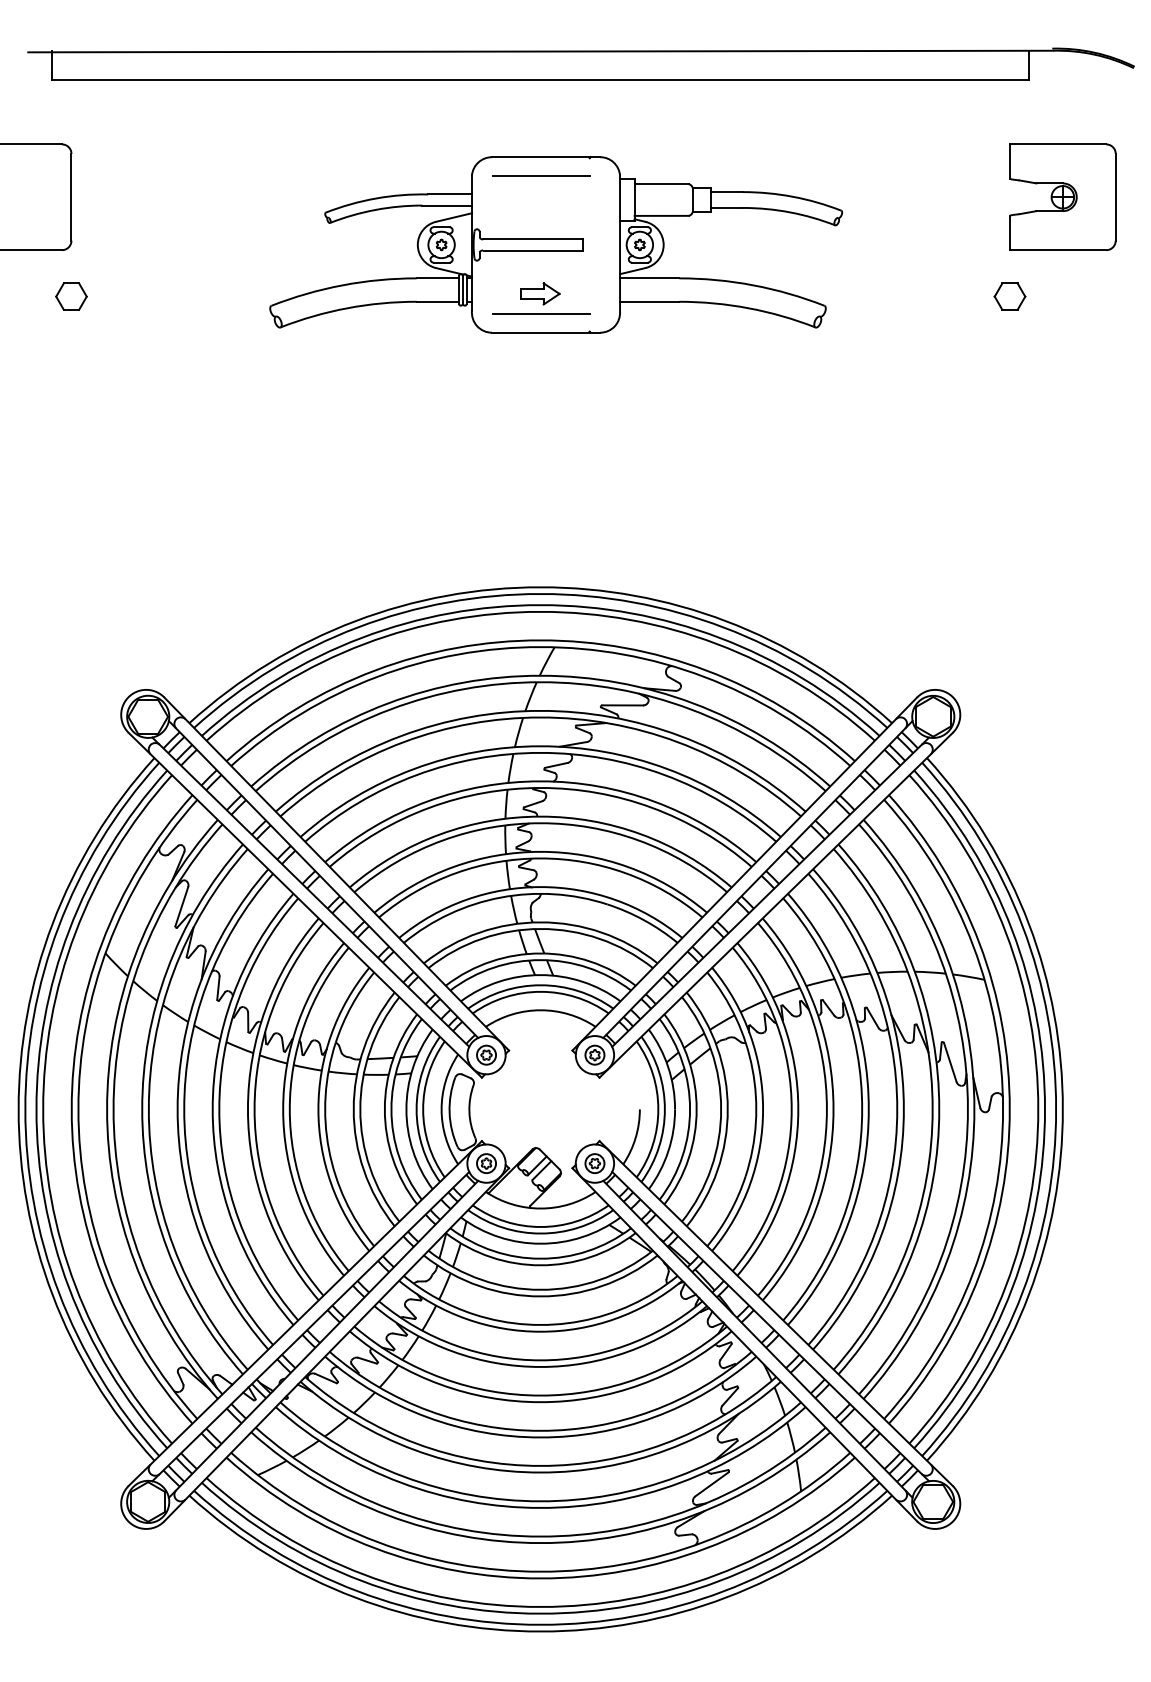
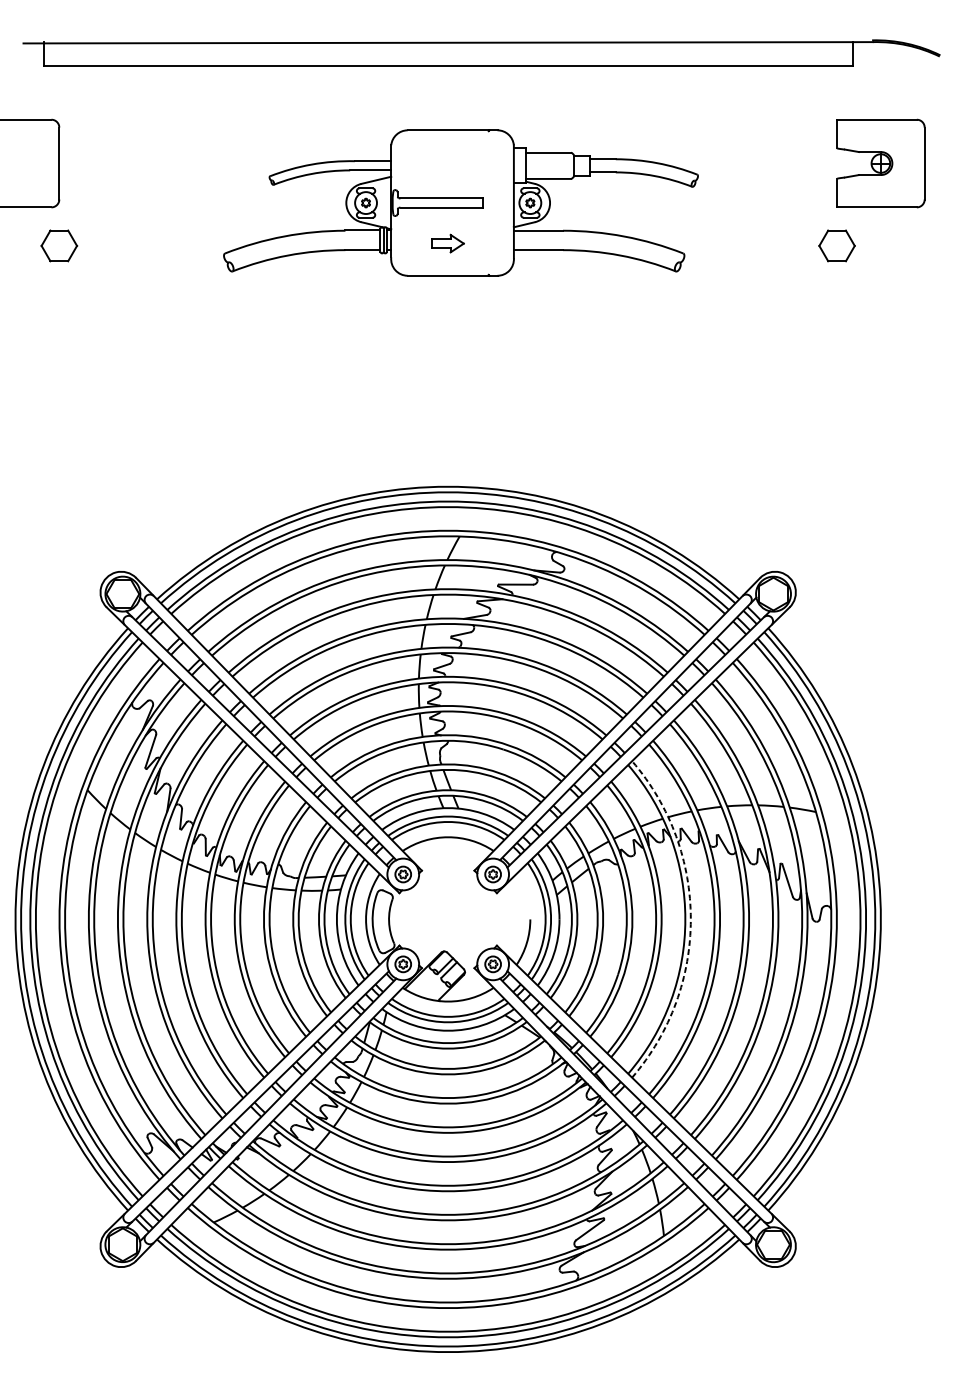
line: (540, 175) -> (447, 145), removed
part: (71, 296) -> (59, 245), size x1.4
part: (1009, 296) -> (836, 245), size x1.4
line: (540, 314) -> (447, 260), removed
arc: (833, 1109) -> (690, 919), solid -> dashed

